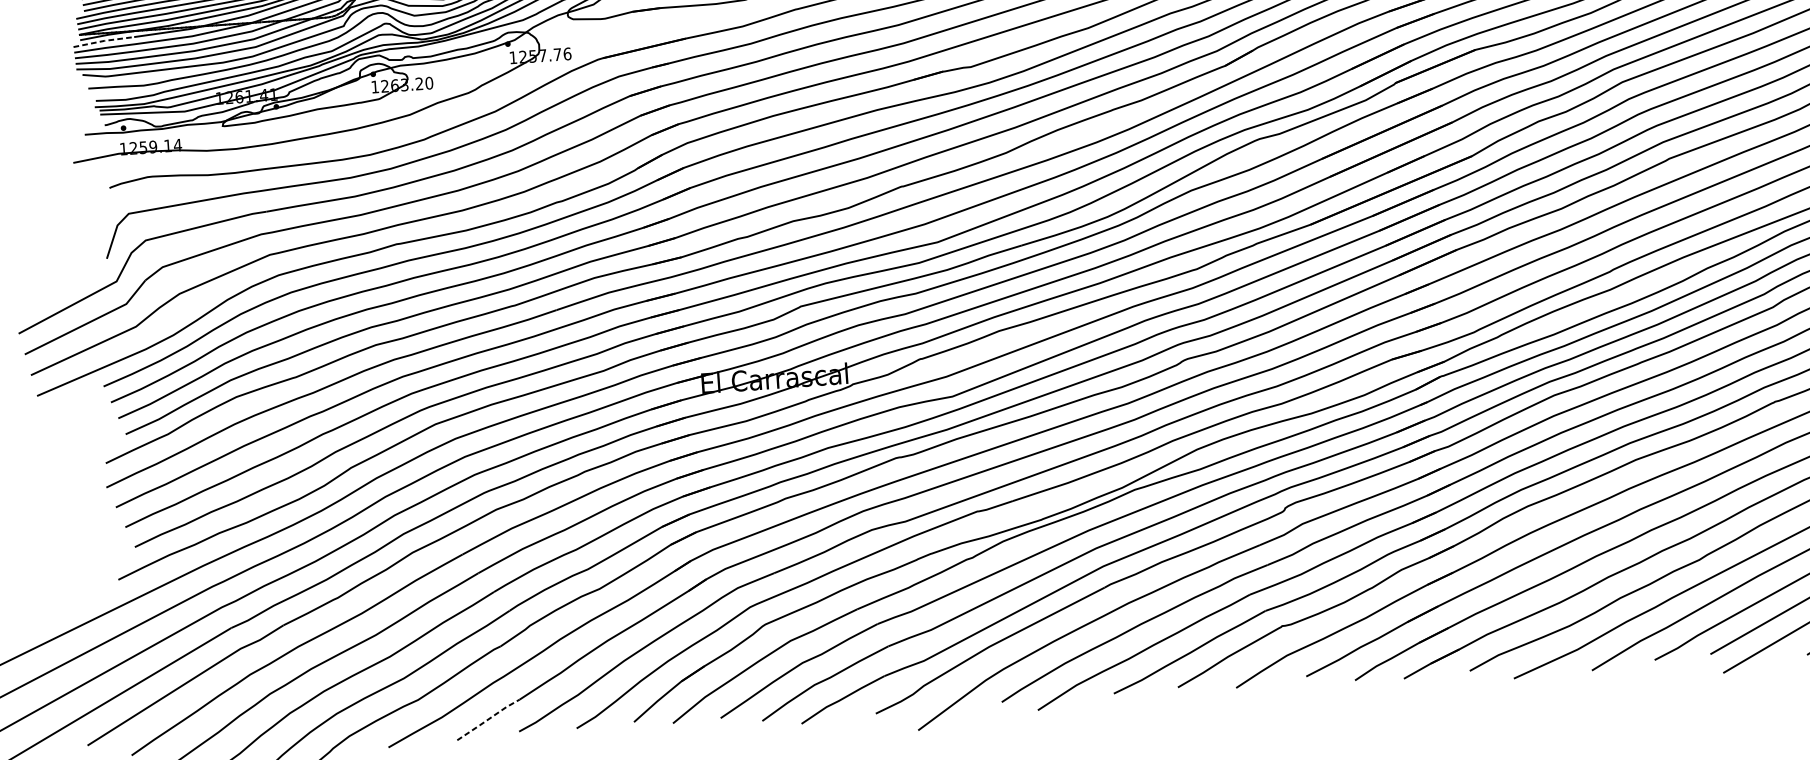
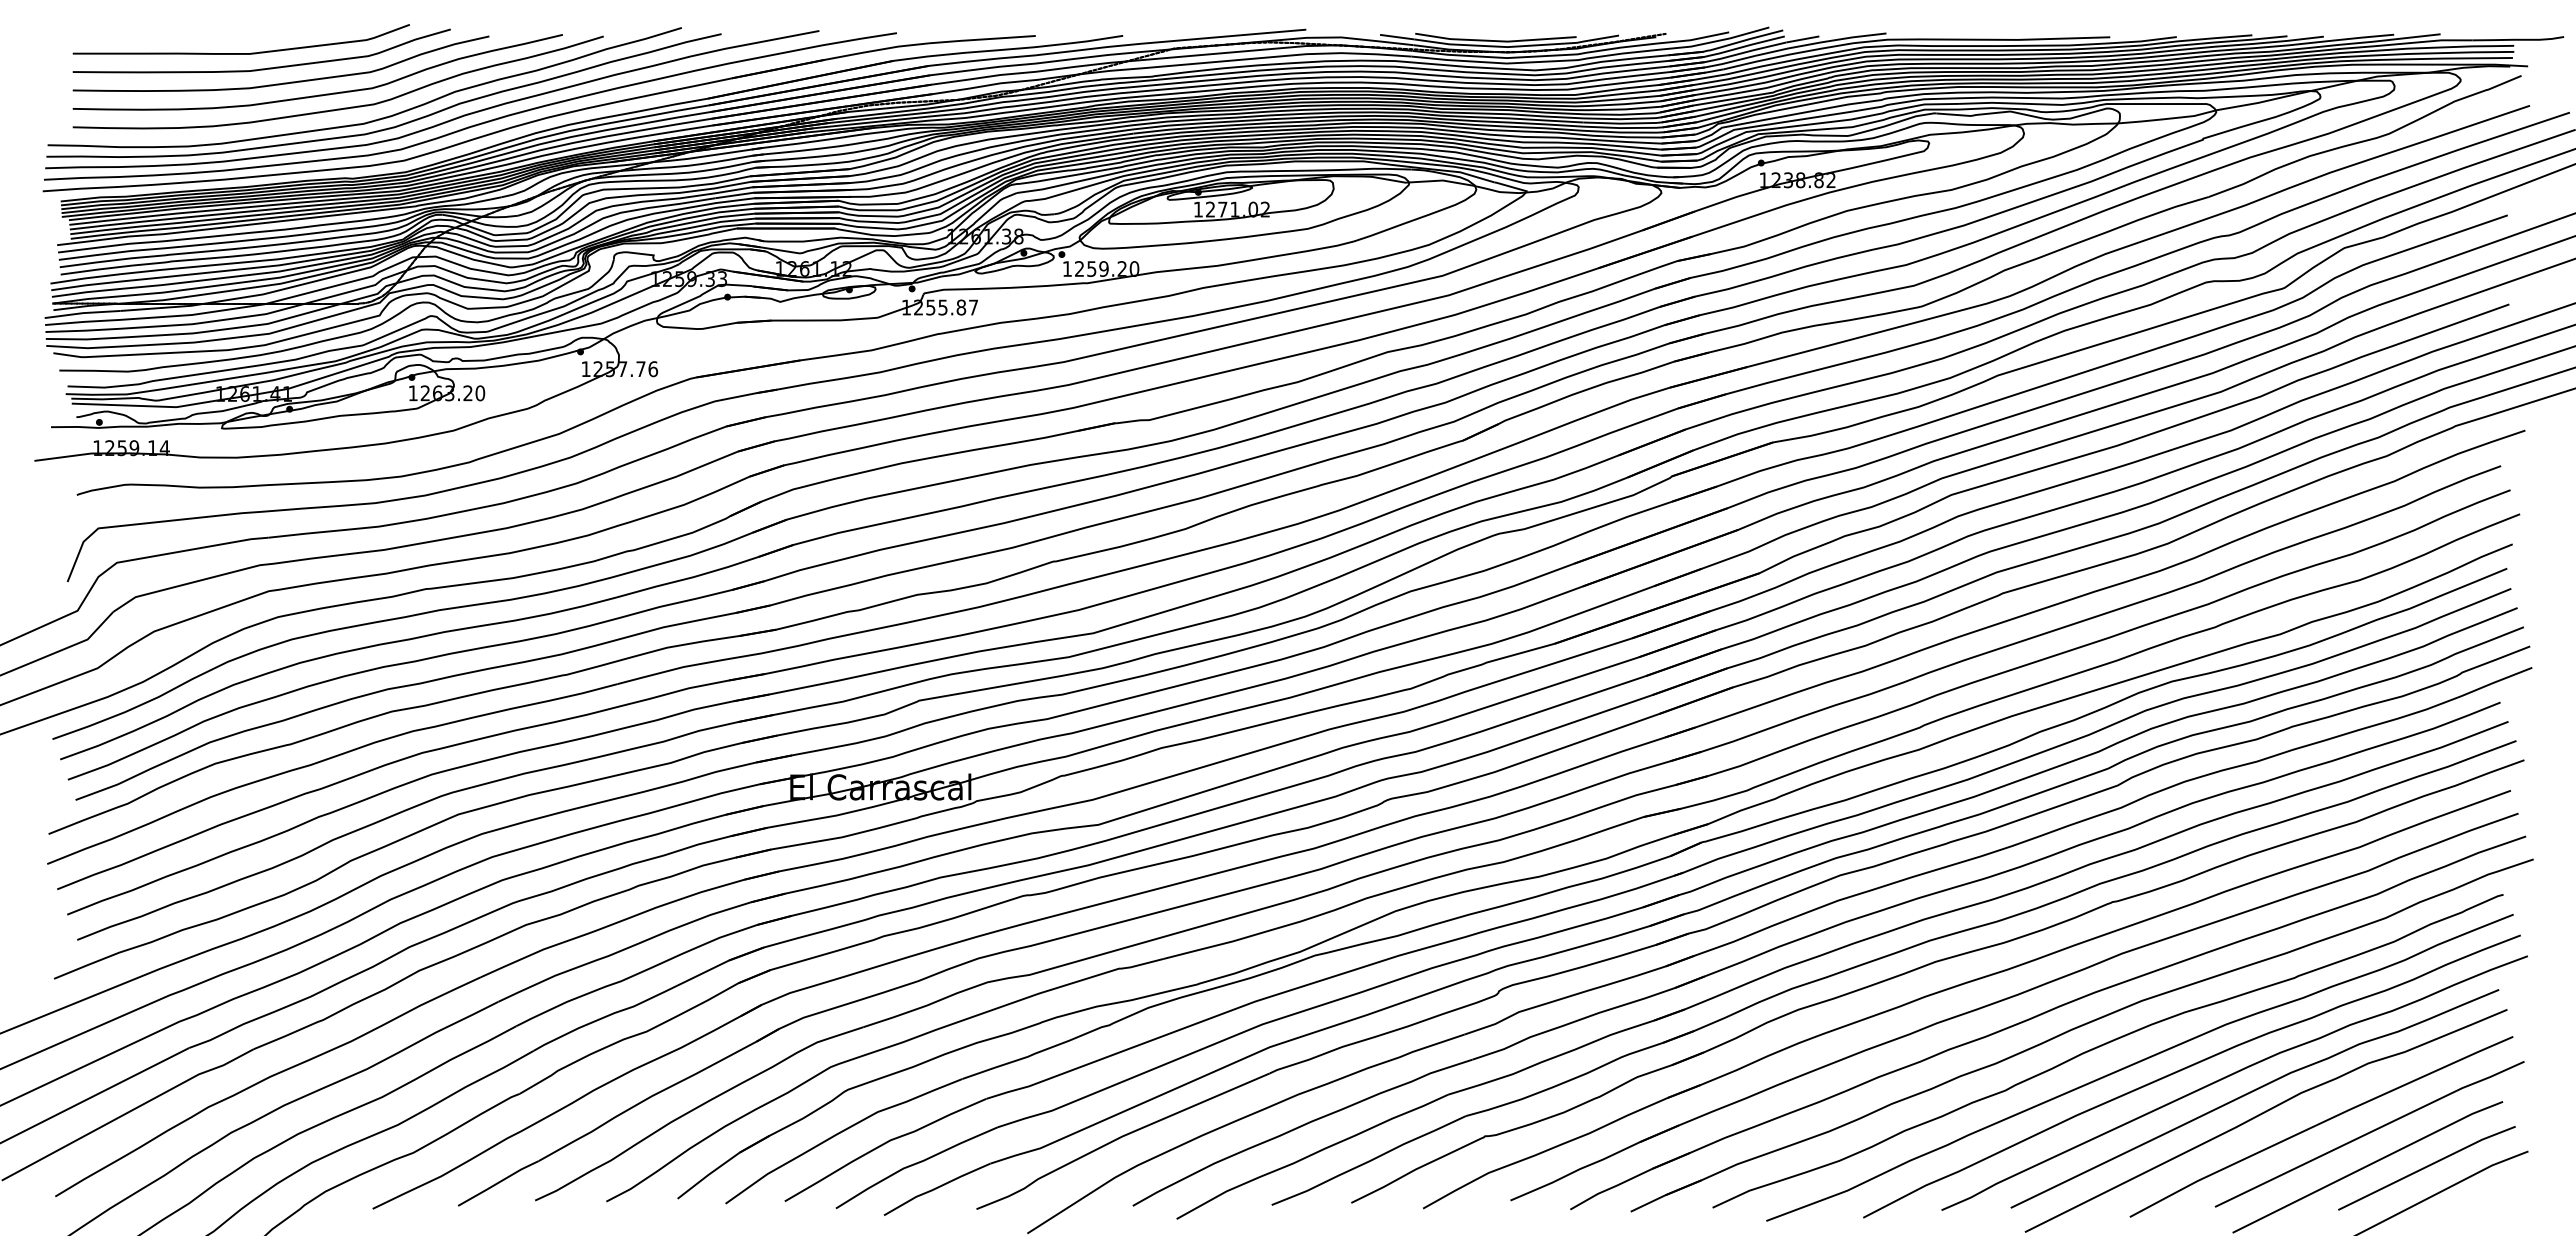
line: (104, 41) -> (83, 313), dashed -> solid
line: (488, 719) -> (498, 1182), dashed -> solid

